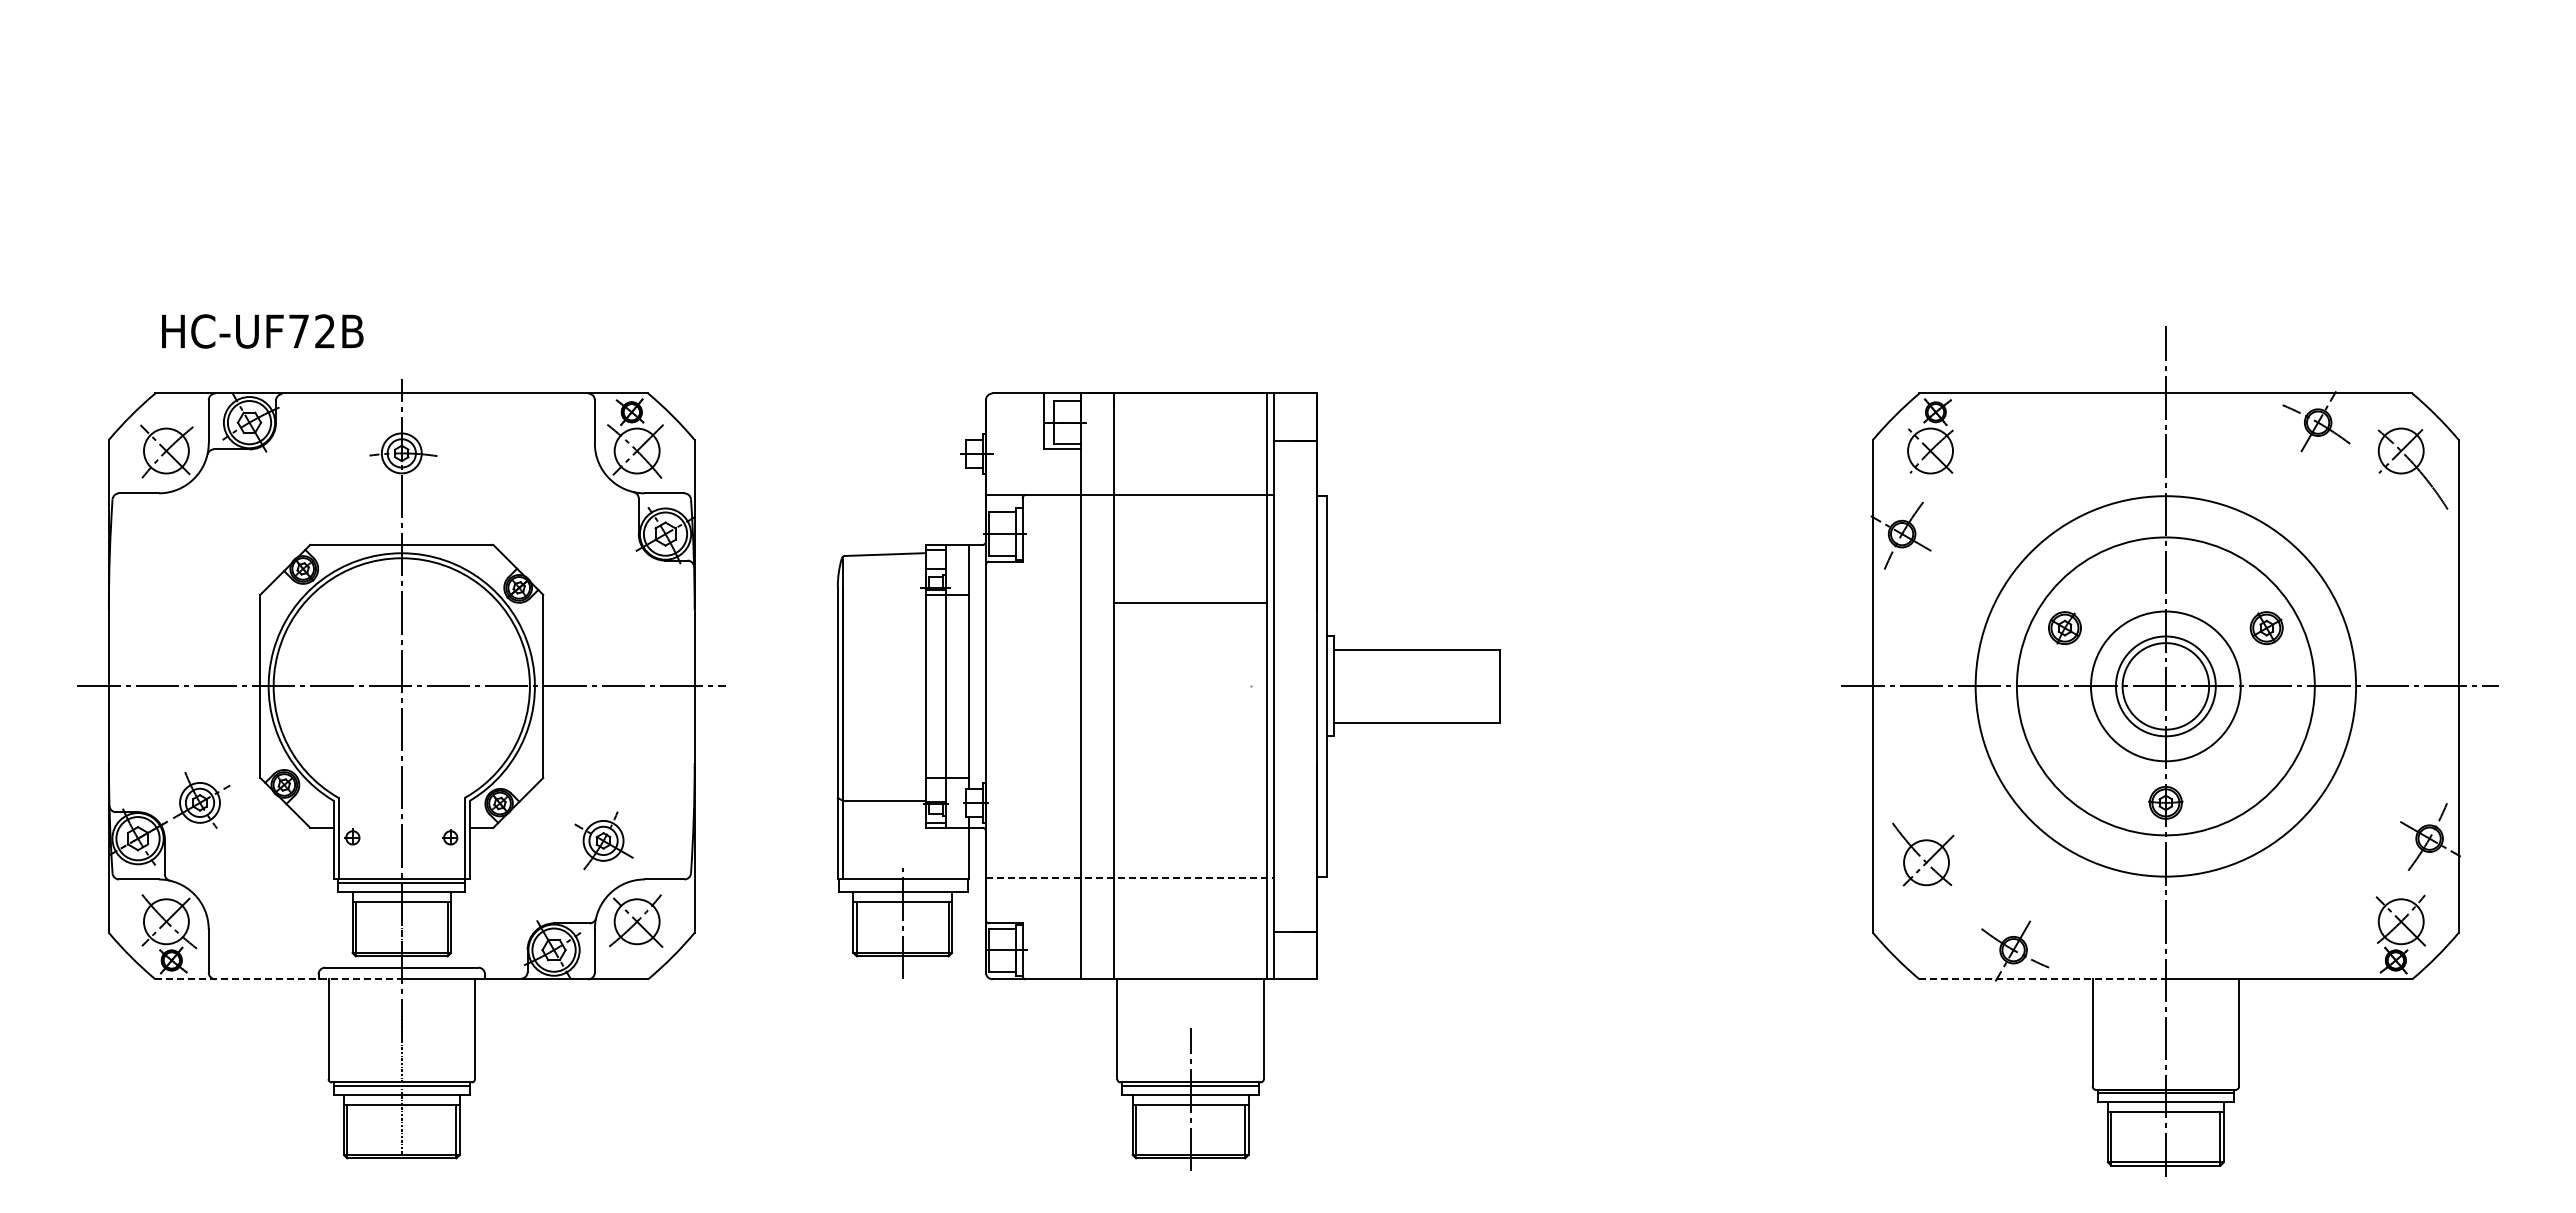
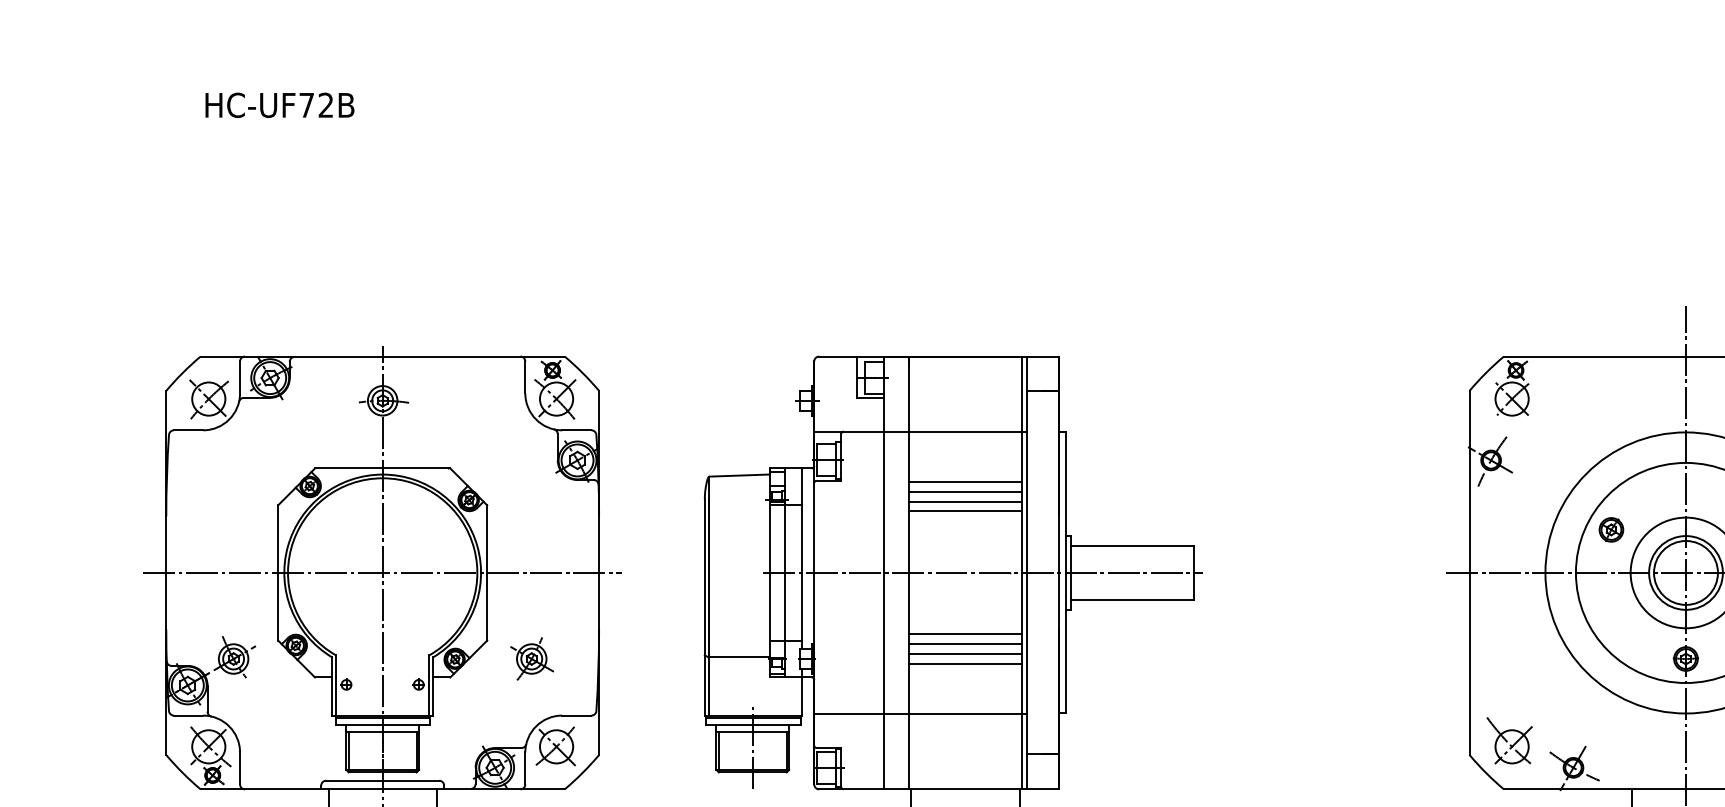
text: (262, 331) -> (279, 105), moved
line: (1190, 563) -> (965, 482), added
line: (1190, 576) -> (965, 491), added
line: (1190, 589) -> (965, 501), added
line: (1214, 686) -> (983, 573), added
line: (1190, 769) -> (965, 634), added
line: (1190, 782) -> (965, 643), added
line: (1190, 796) -> (965, 654), added
line: (1190, 809) -> (965, 663), added
part: (603, 840) -> (531, 658), moved
part: (1923, 854) -> (1509, 740), moved
line: (1129, 877) -> (920, 714), dashed -> solid
line: (903, 882) -> (753, 717), added
line: (279, 979) -> (292, 789), dashed -> solid
line: (2043, 979) -> (1595, 789), dashed -> solid

